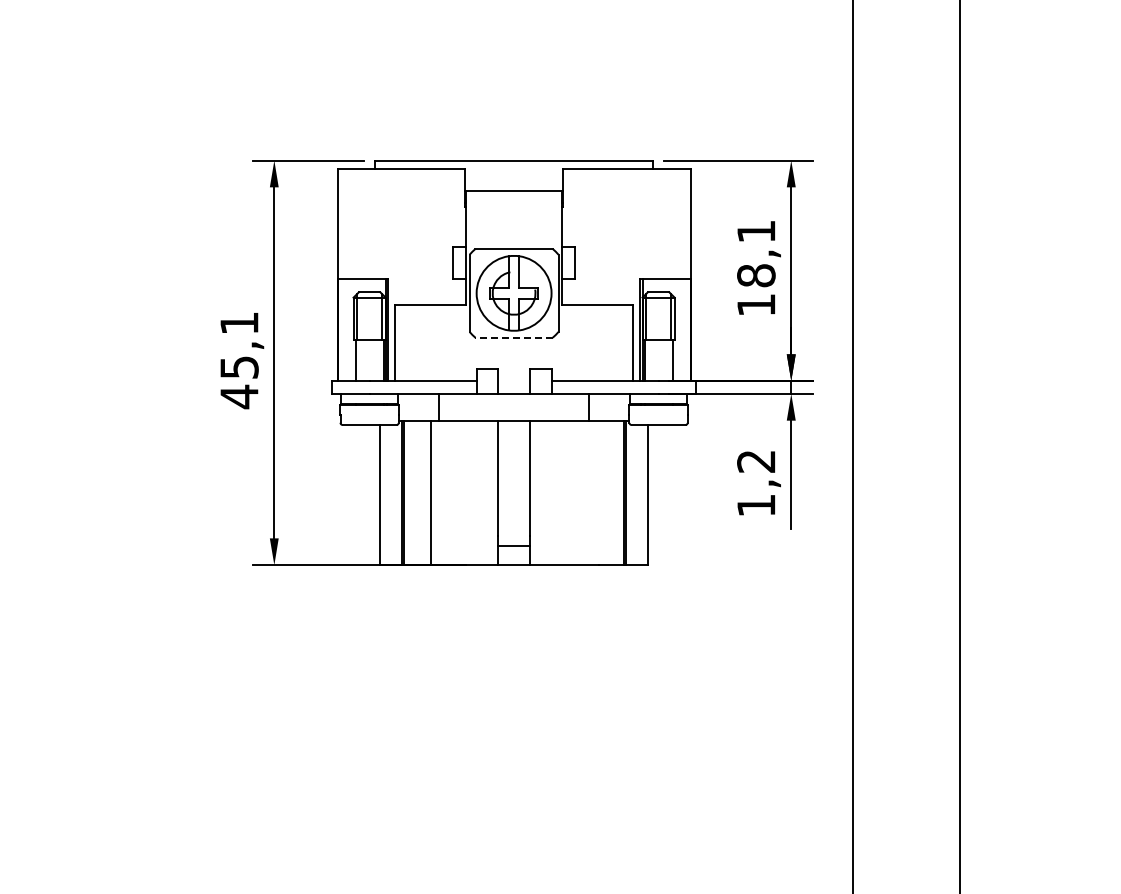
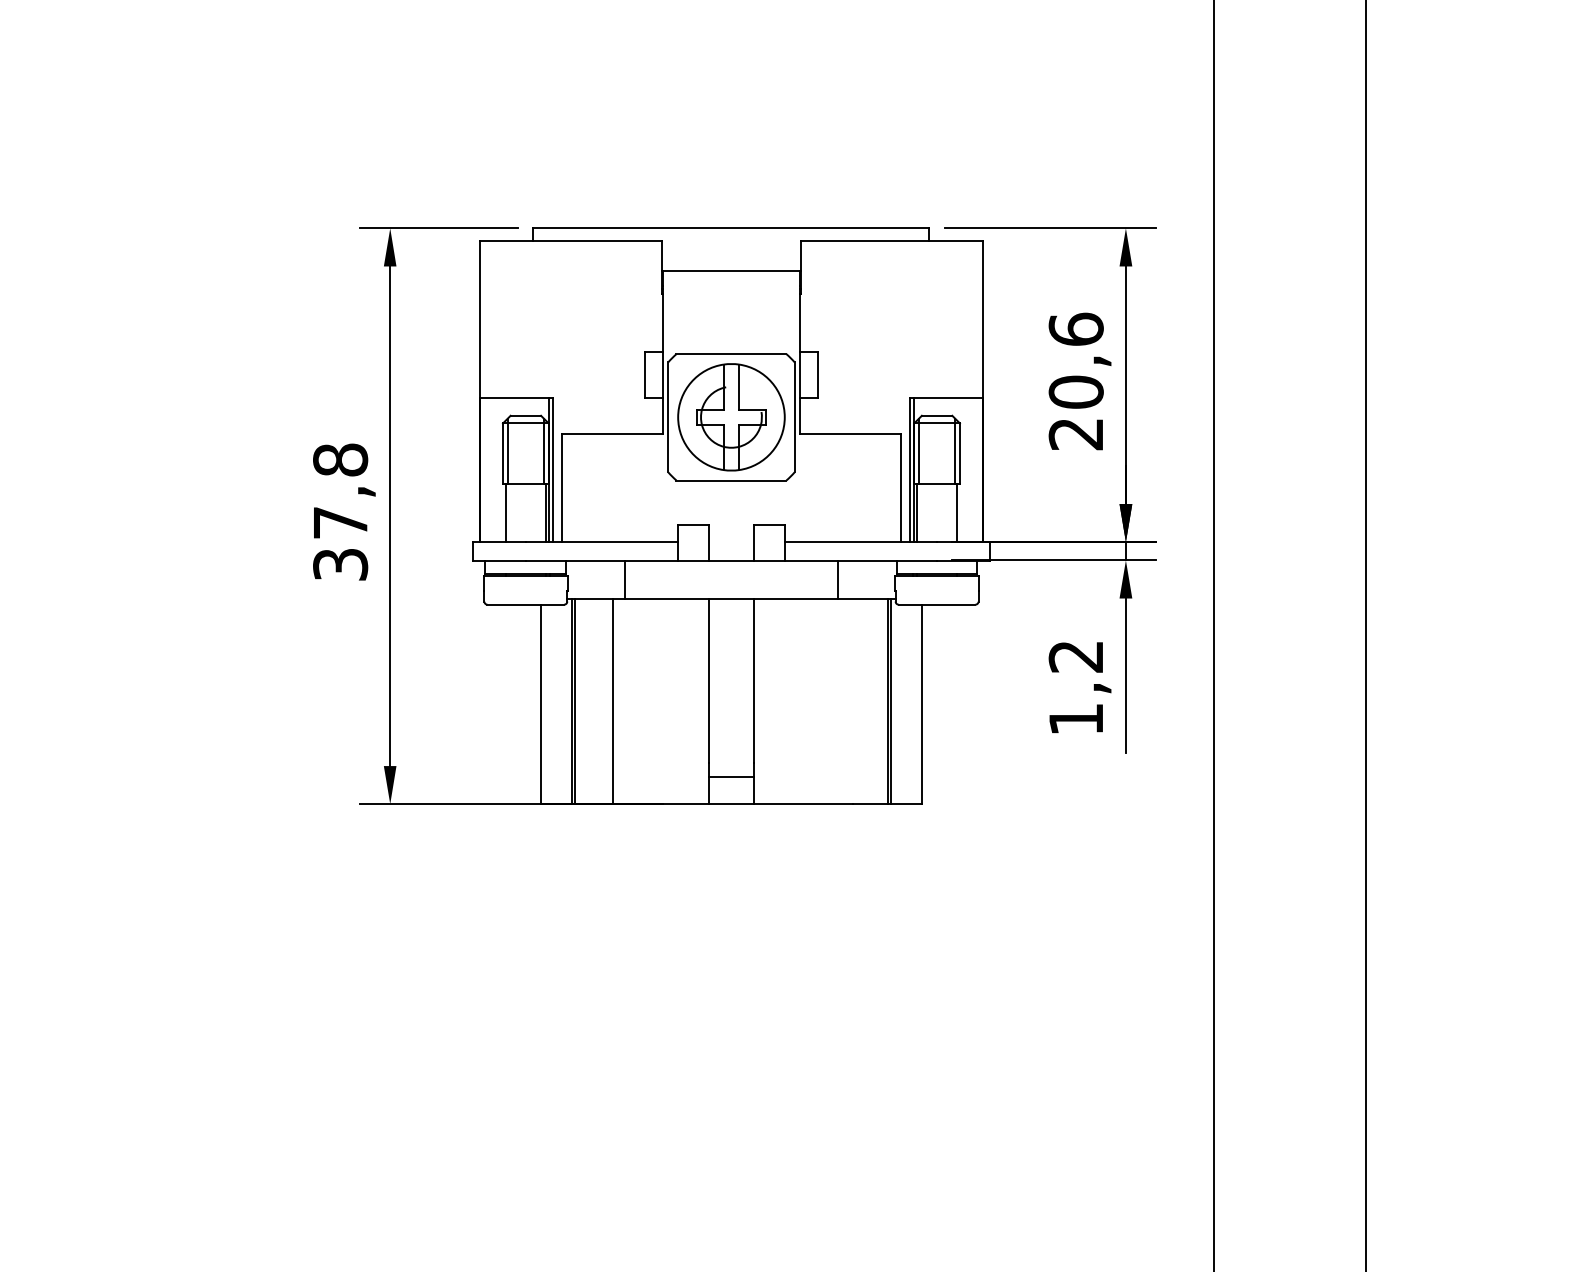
text: (756, 267) -> (1076, 380), 18,1 -> 20,6
line: (514, 337) -> (732, 480), dashed -> solid
text: (239, 360) -> (340, 512), 45,1 -> 37,8

